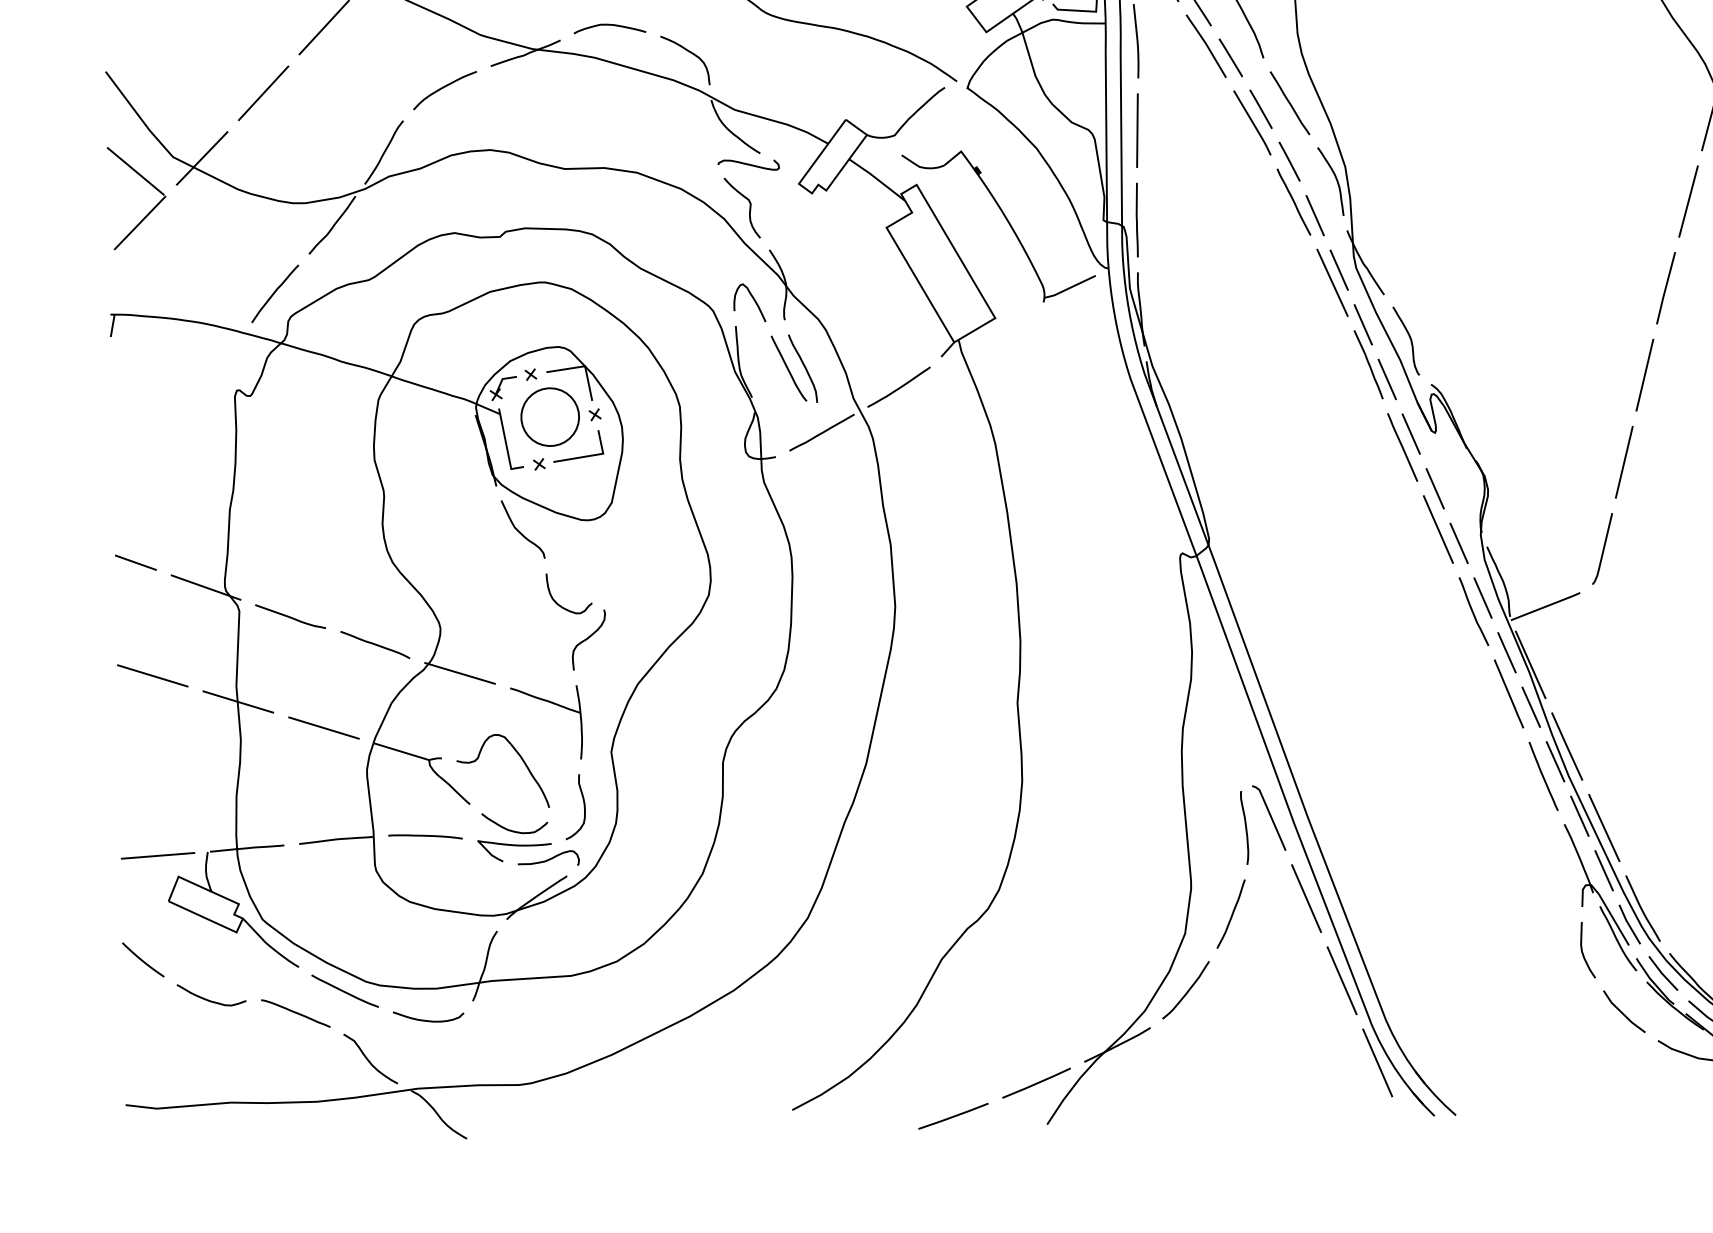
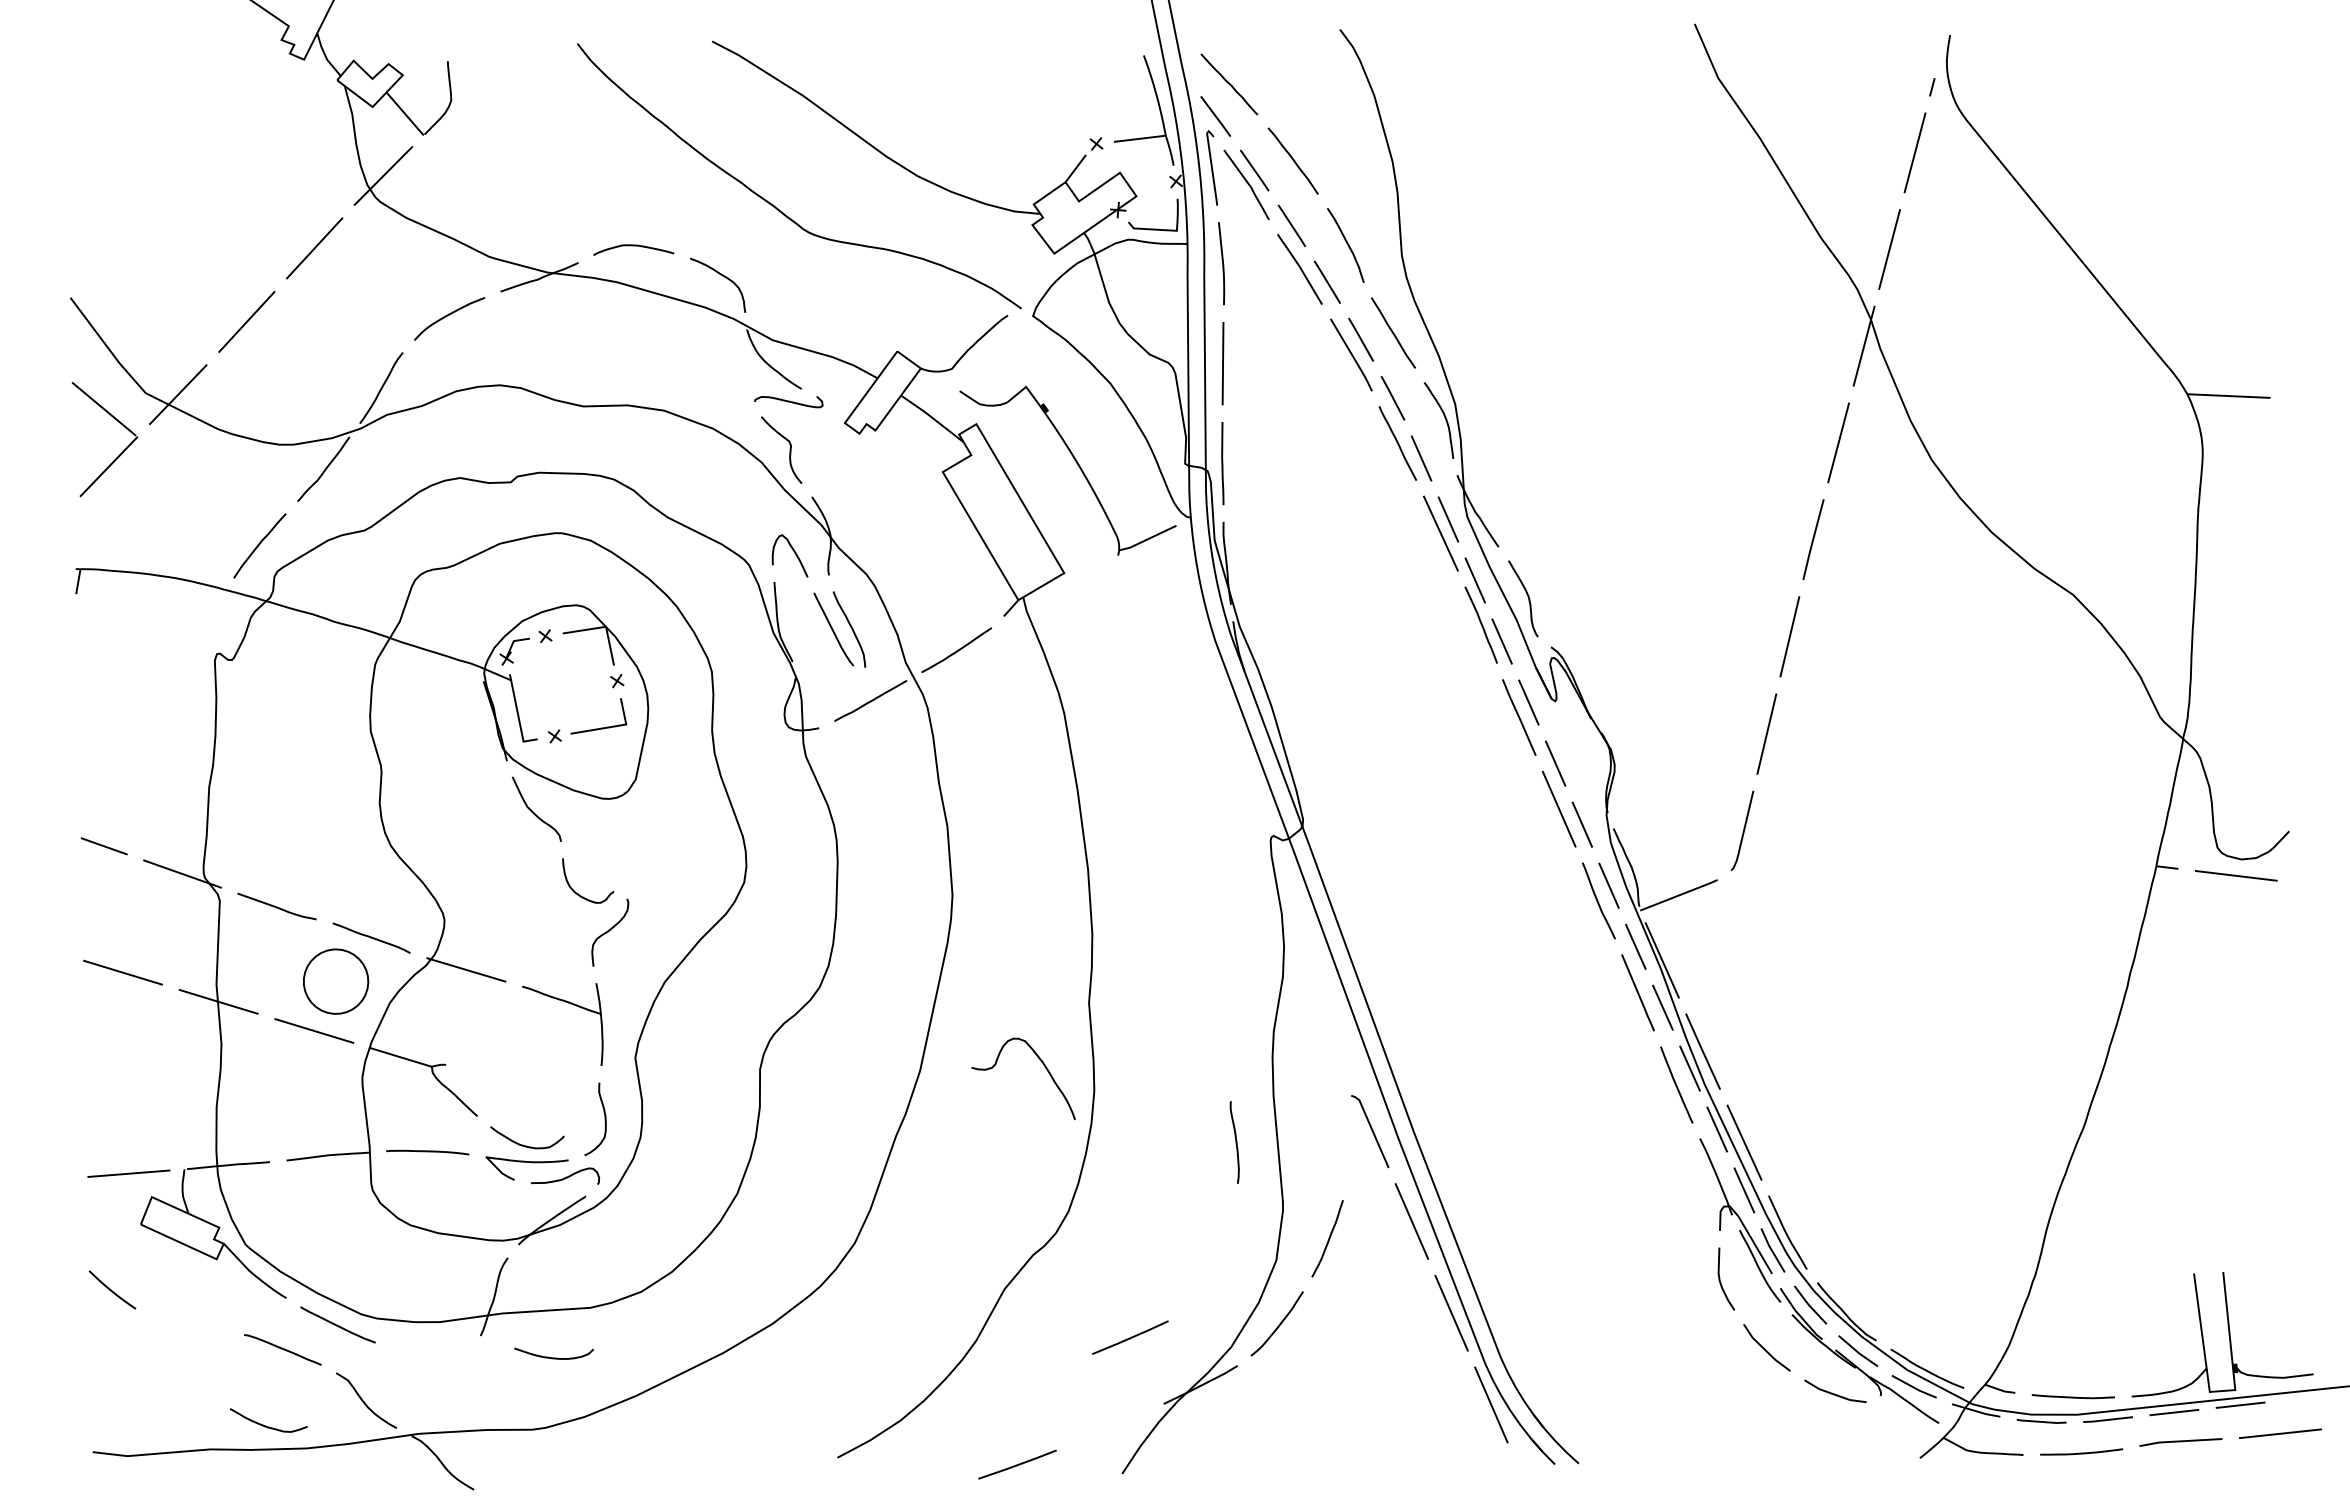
part: (550, 417) -> (336, 981), moved
part: (521, 760) -> (1044, 1067), moved
curve: (1245, 827) -> (1235, 1142), moved
curve: (209, 999) -> (266, 1425), moved
curve: (427, 1020) -> (553, 1357), moved
line: (1036, 1083) -> (1130, 1337), moved

